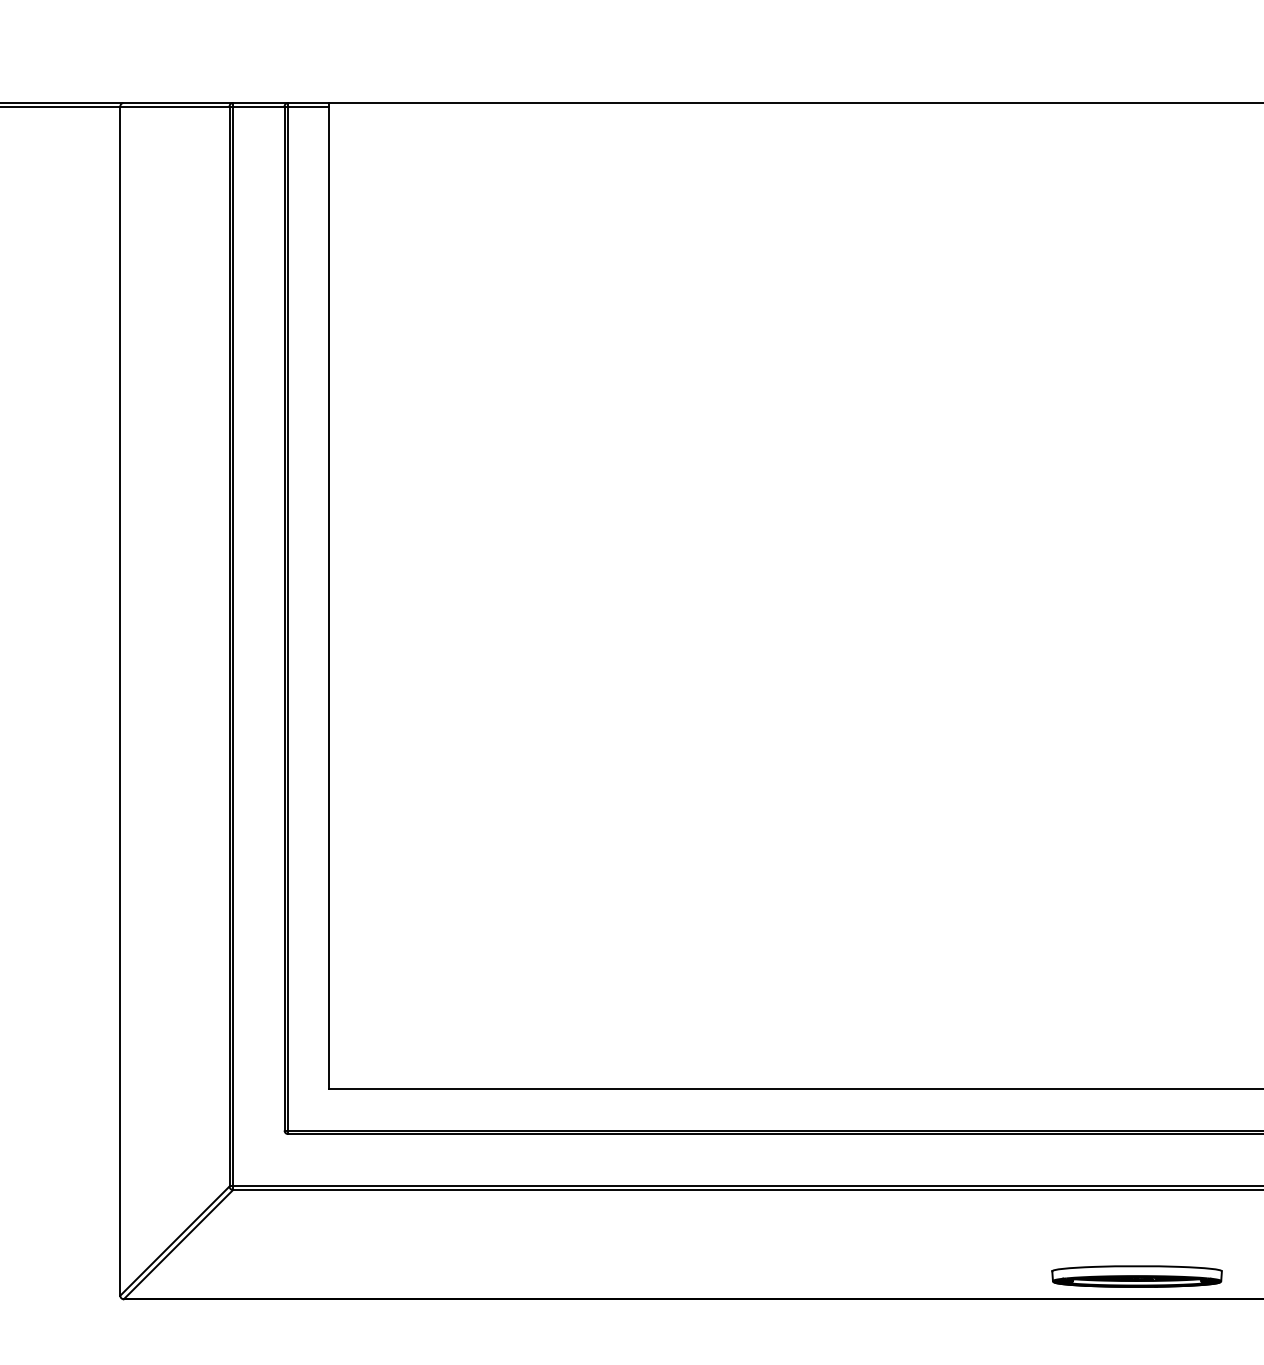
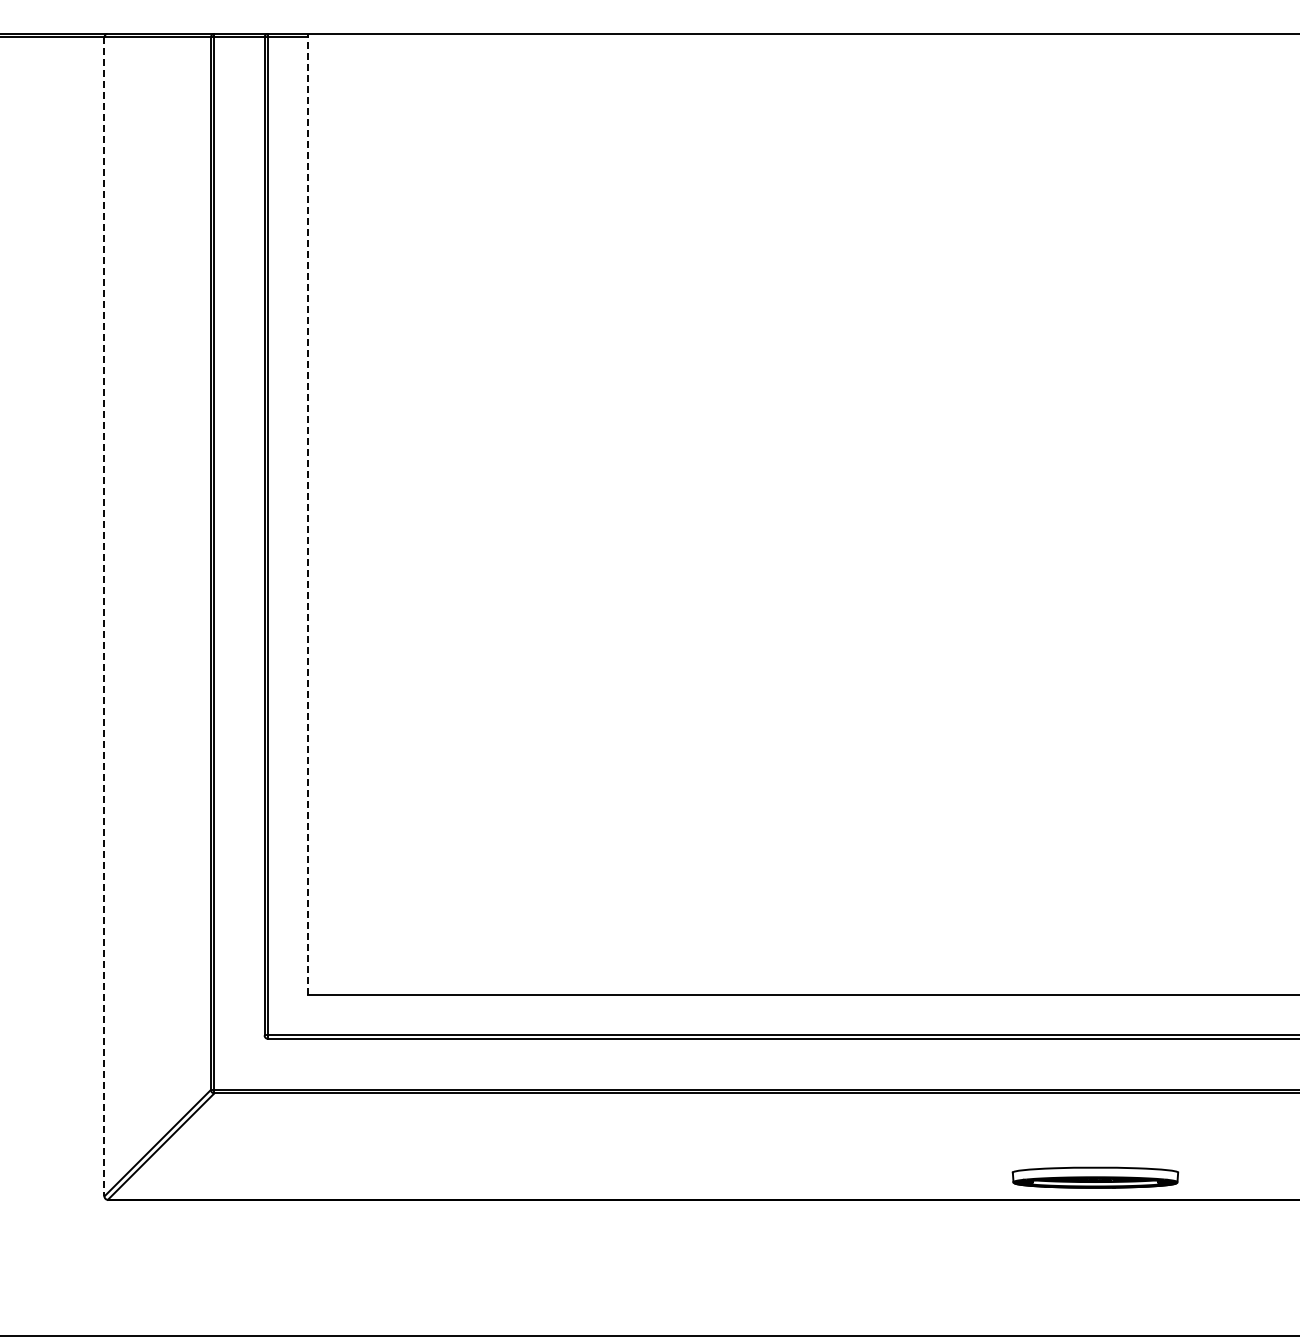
line: (329, 596) -> (308, 514), solid -> dashed
line: (120, 701) -> (104, 617), solid -> dashed

